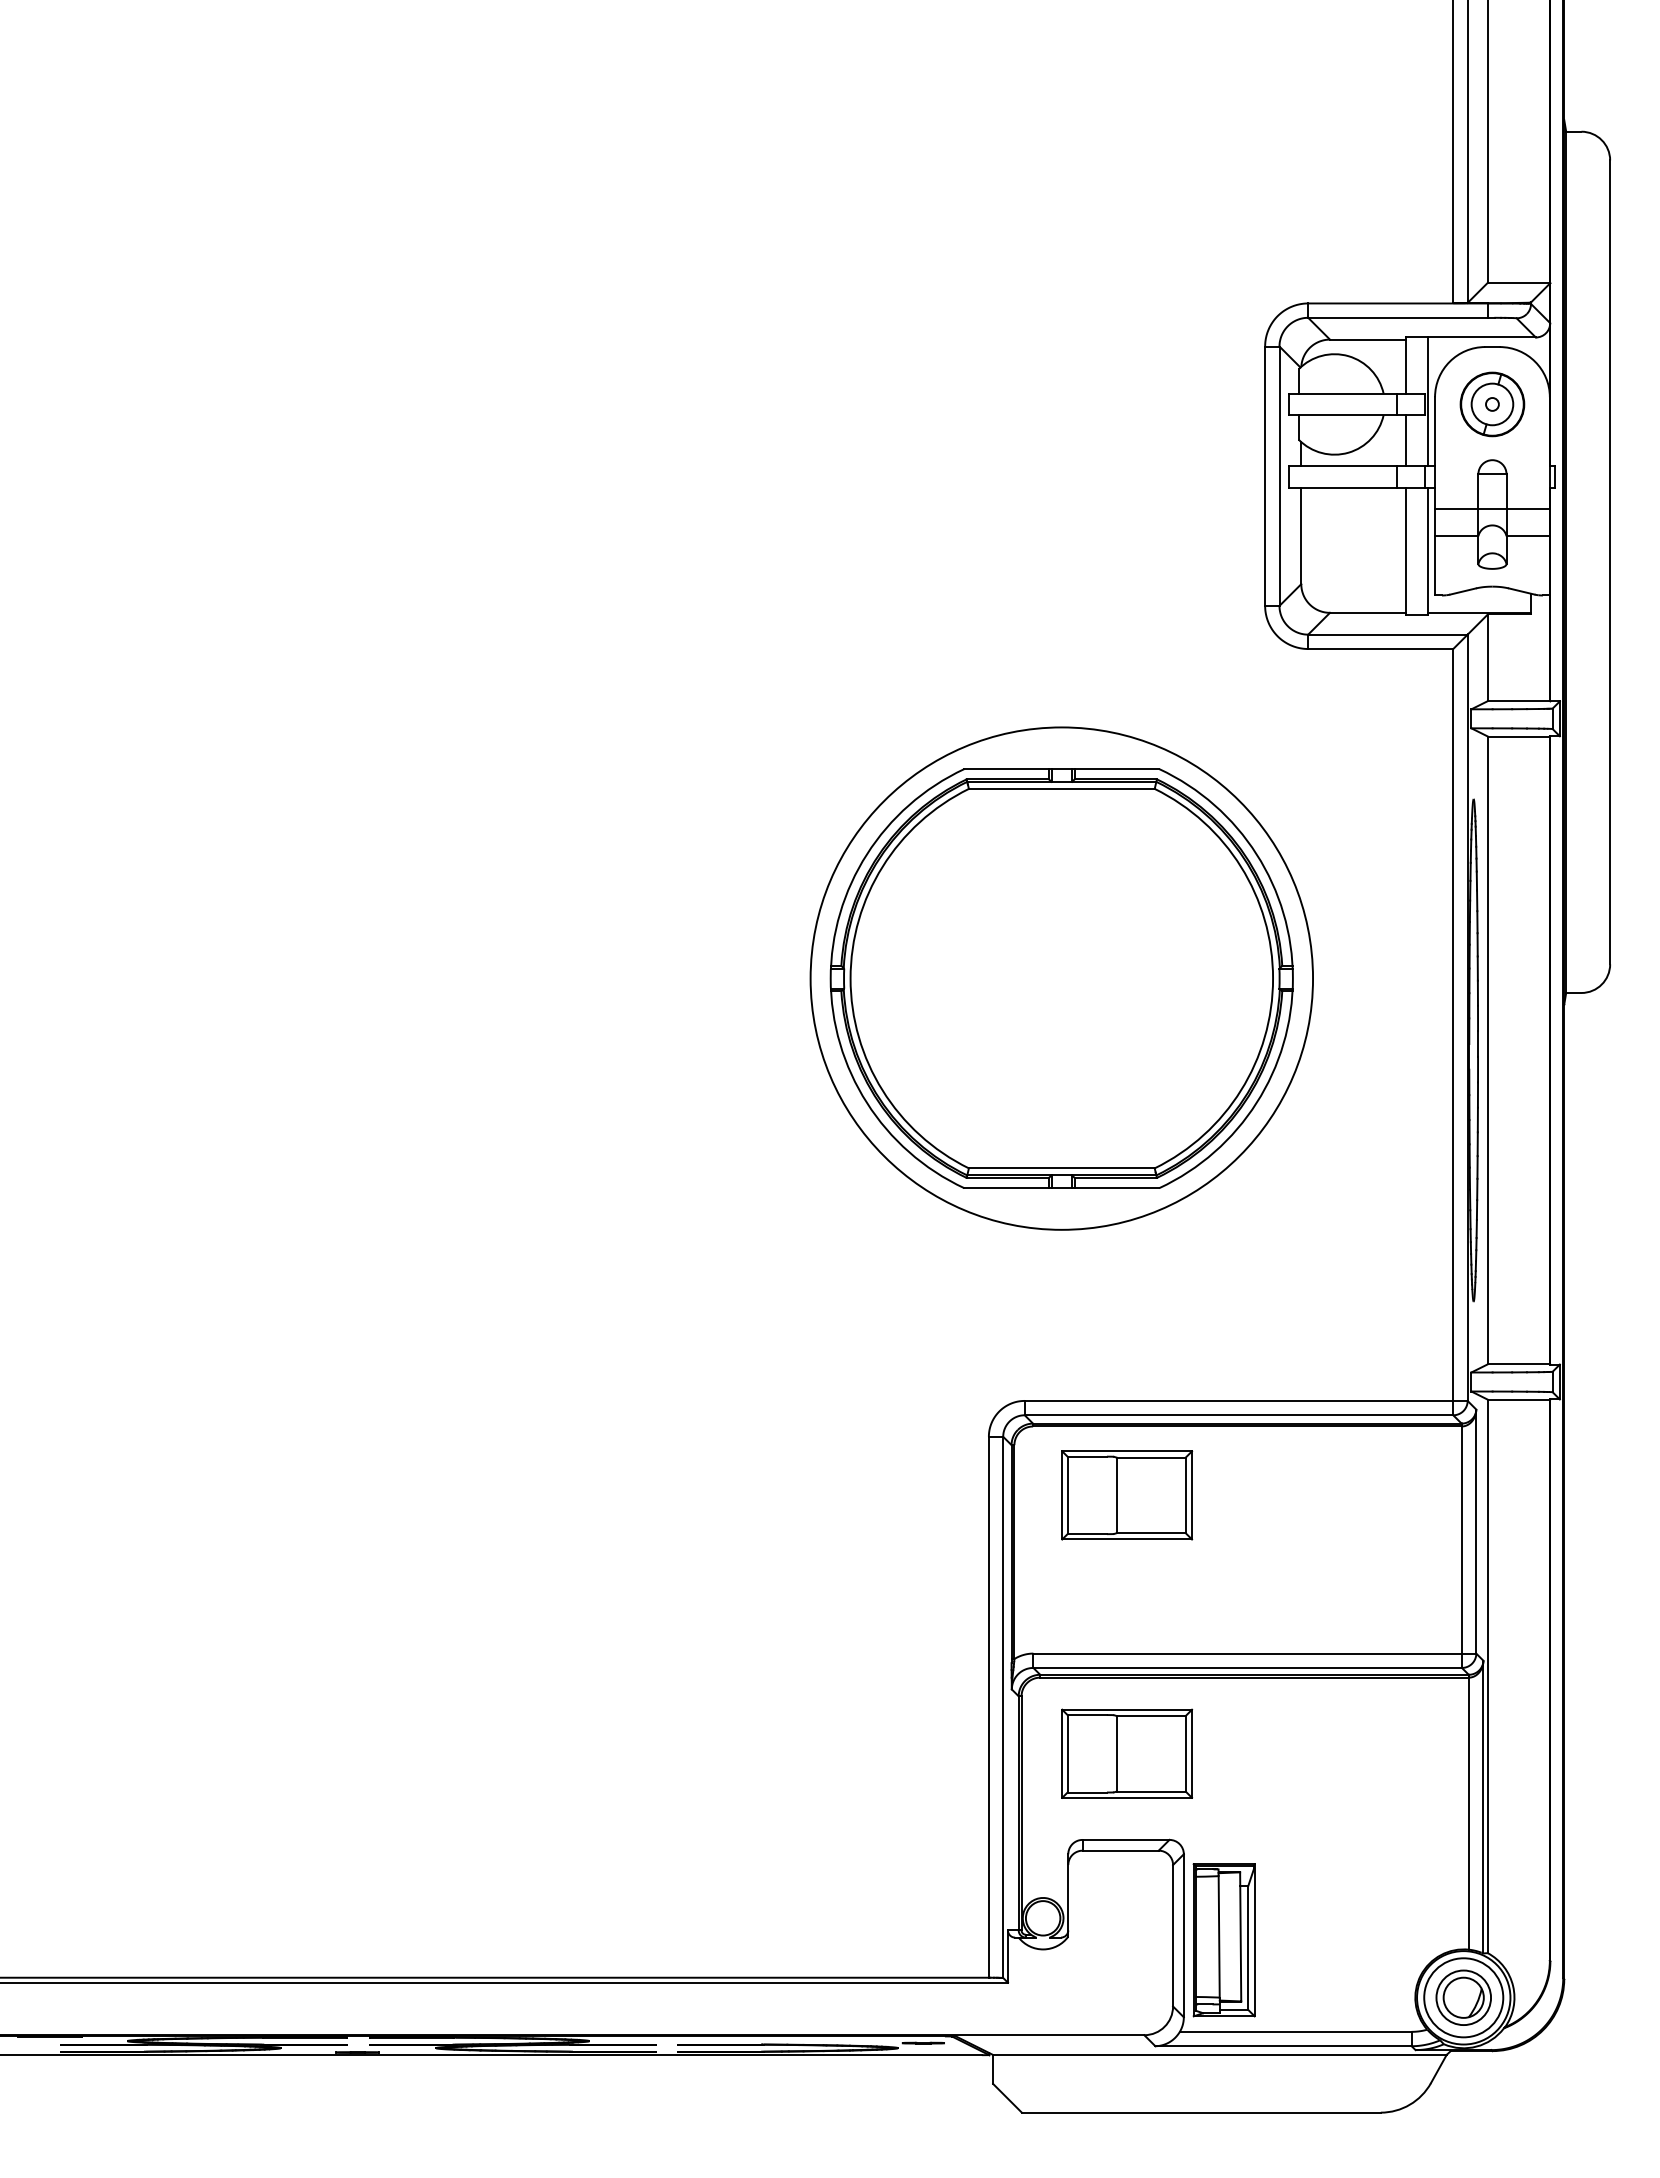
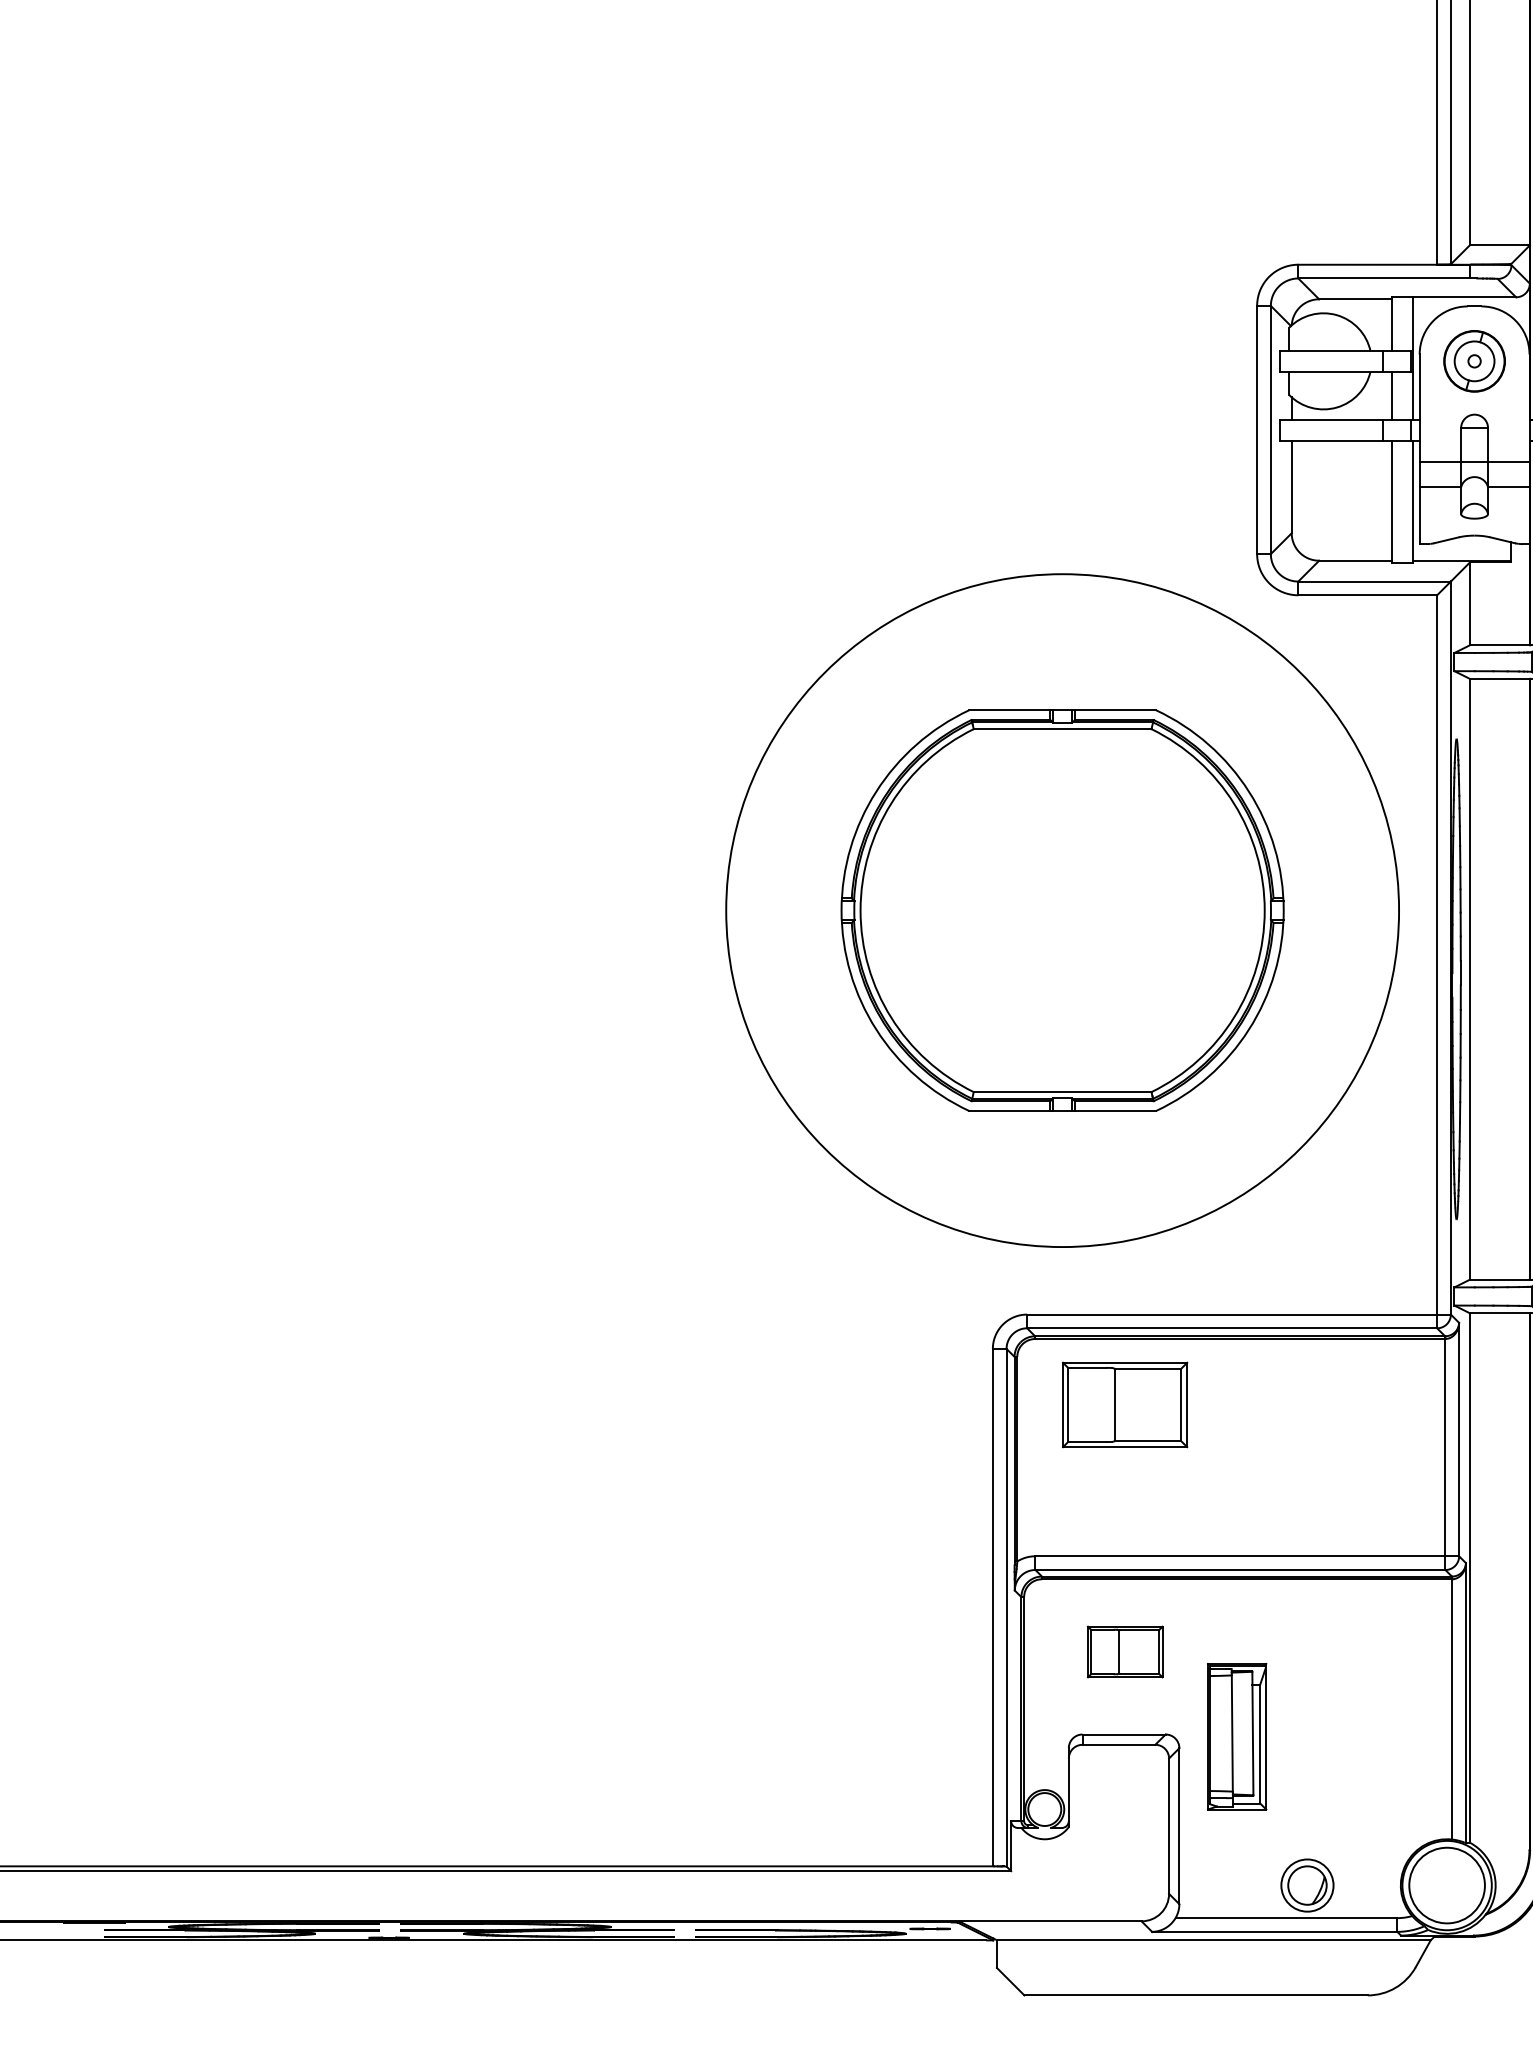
circle: (1061, 978) -> (1062, 910), size x1.4
part: (1127, 1753) -> (1125, 1651), size x0.6
part: (1223, 1940) -> (1236, 1736), moved
part: (1463, 1997) -> (1307, 1885), moved

